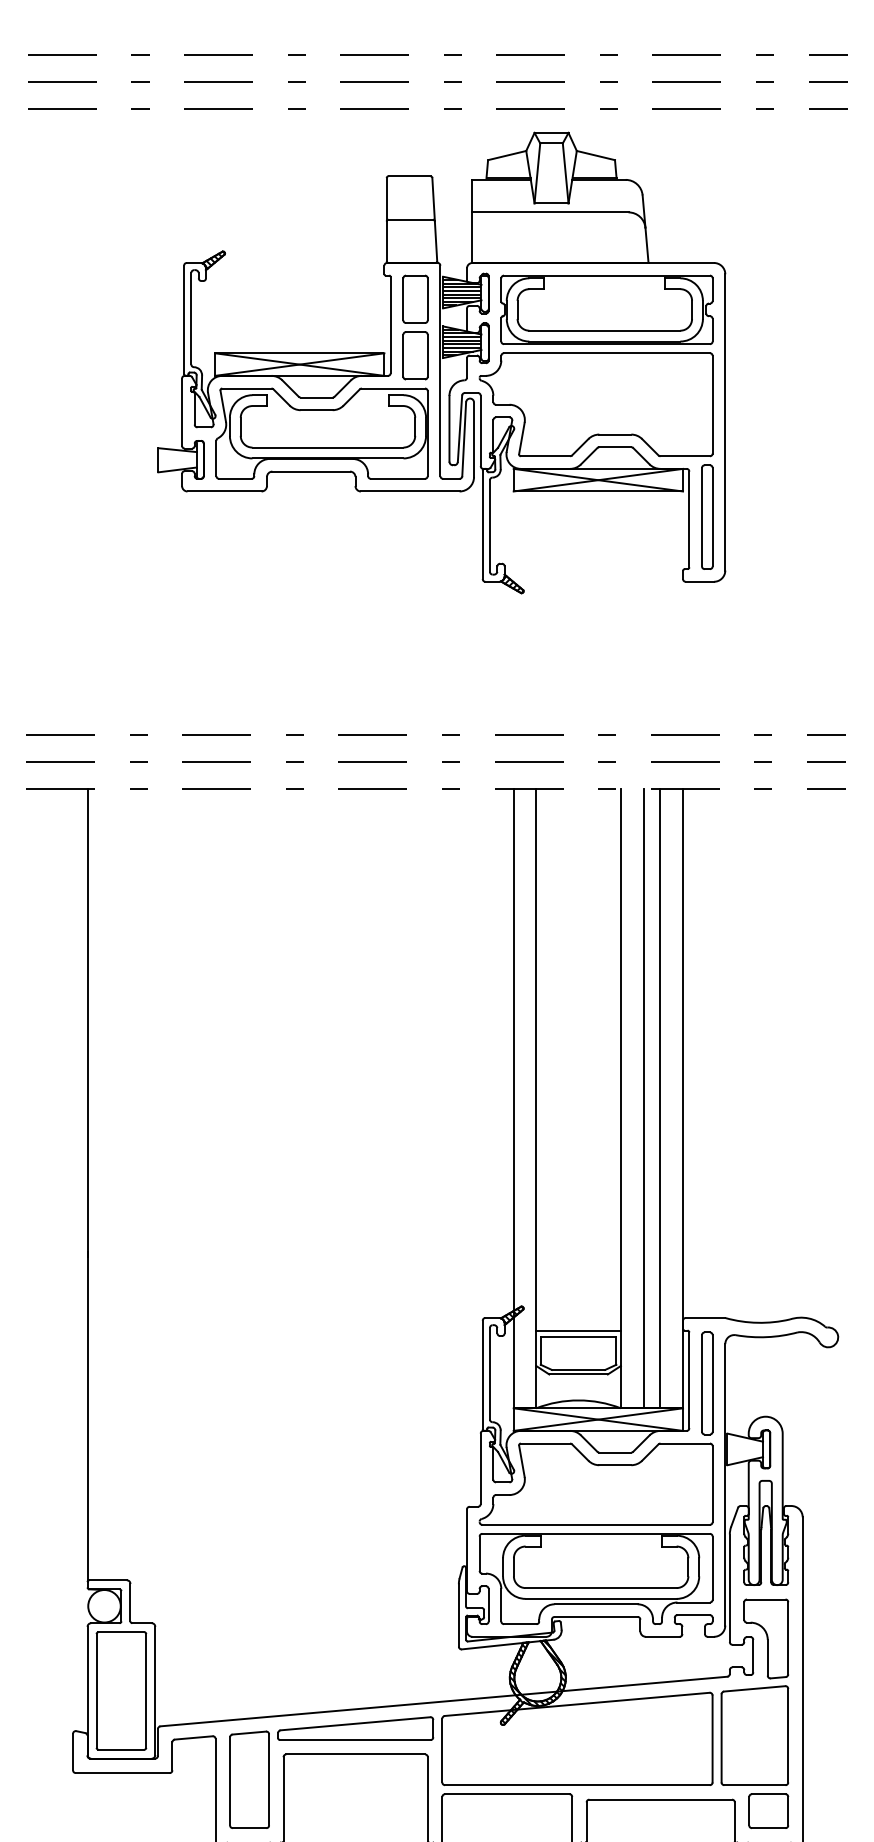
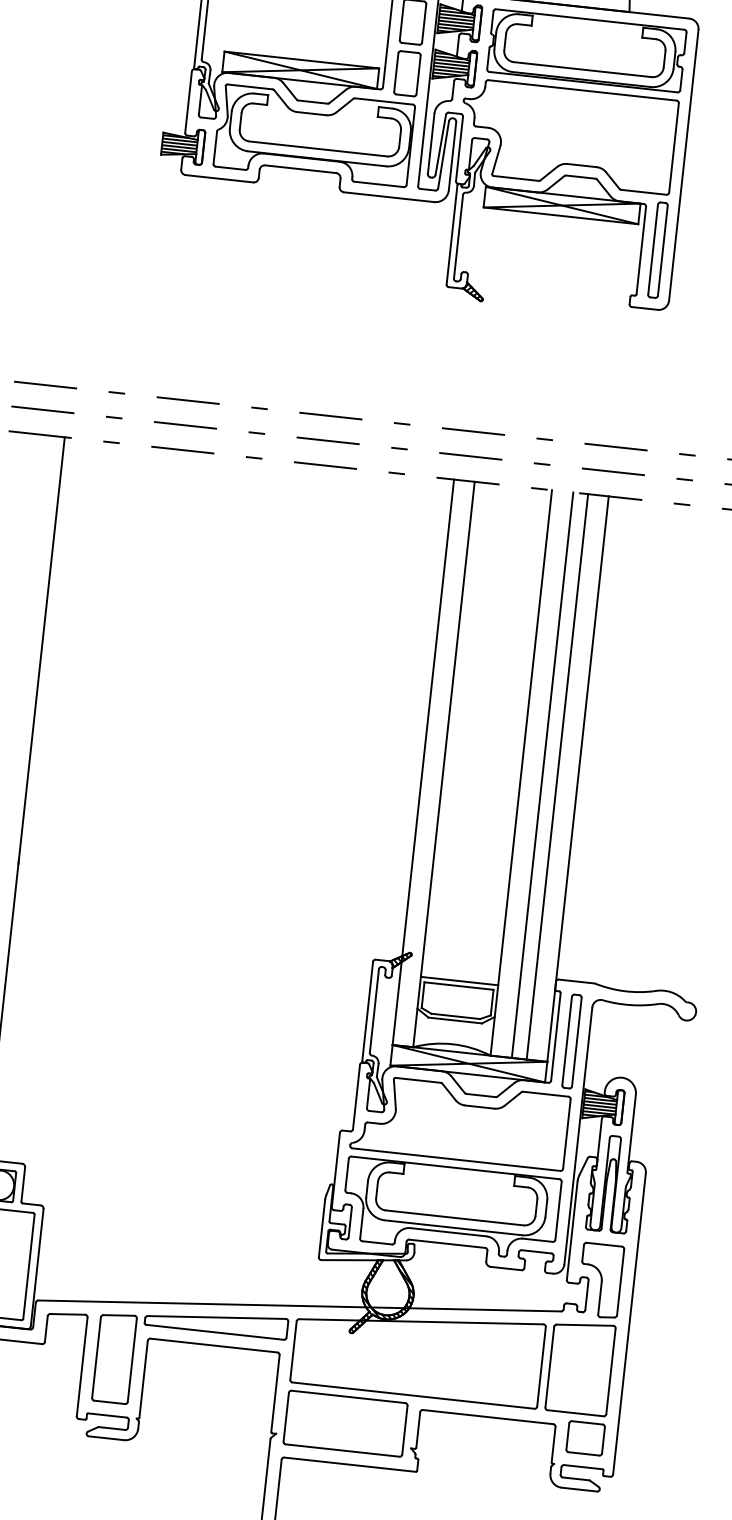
hatch: (177, 460) -> (179, 145), added
hatch: (745, 1449) -> (600, 1105), added

